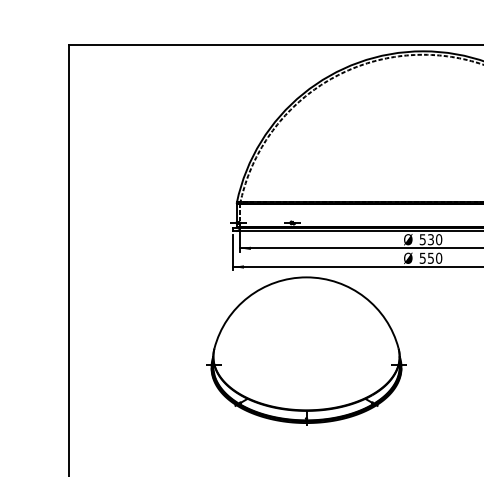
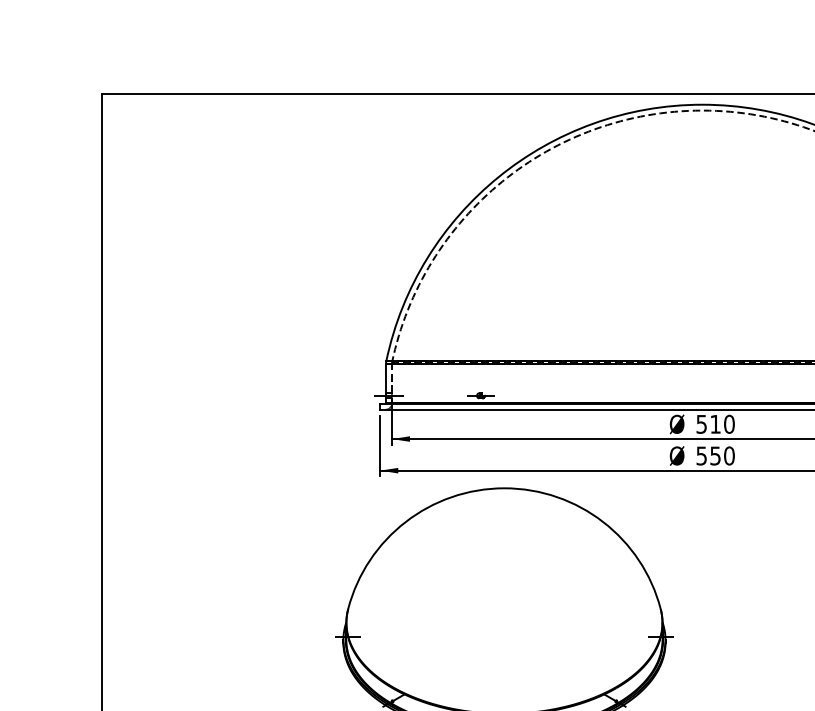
text: (430, 239) -> (714, 424), 530 -> 510

